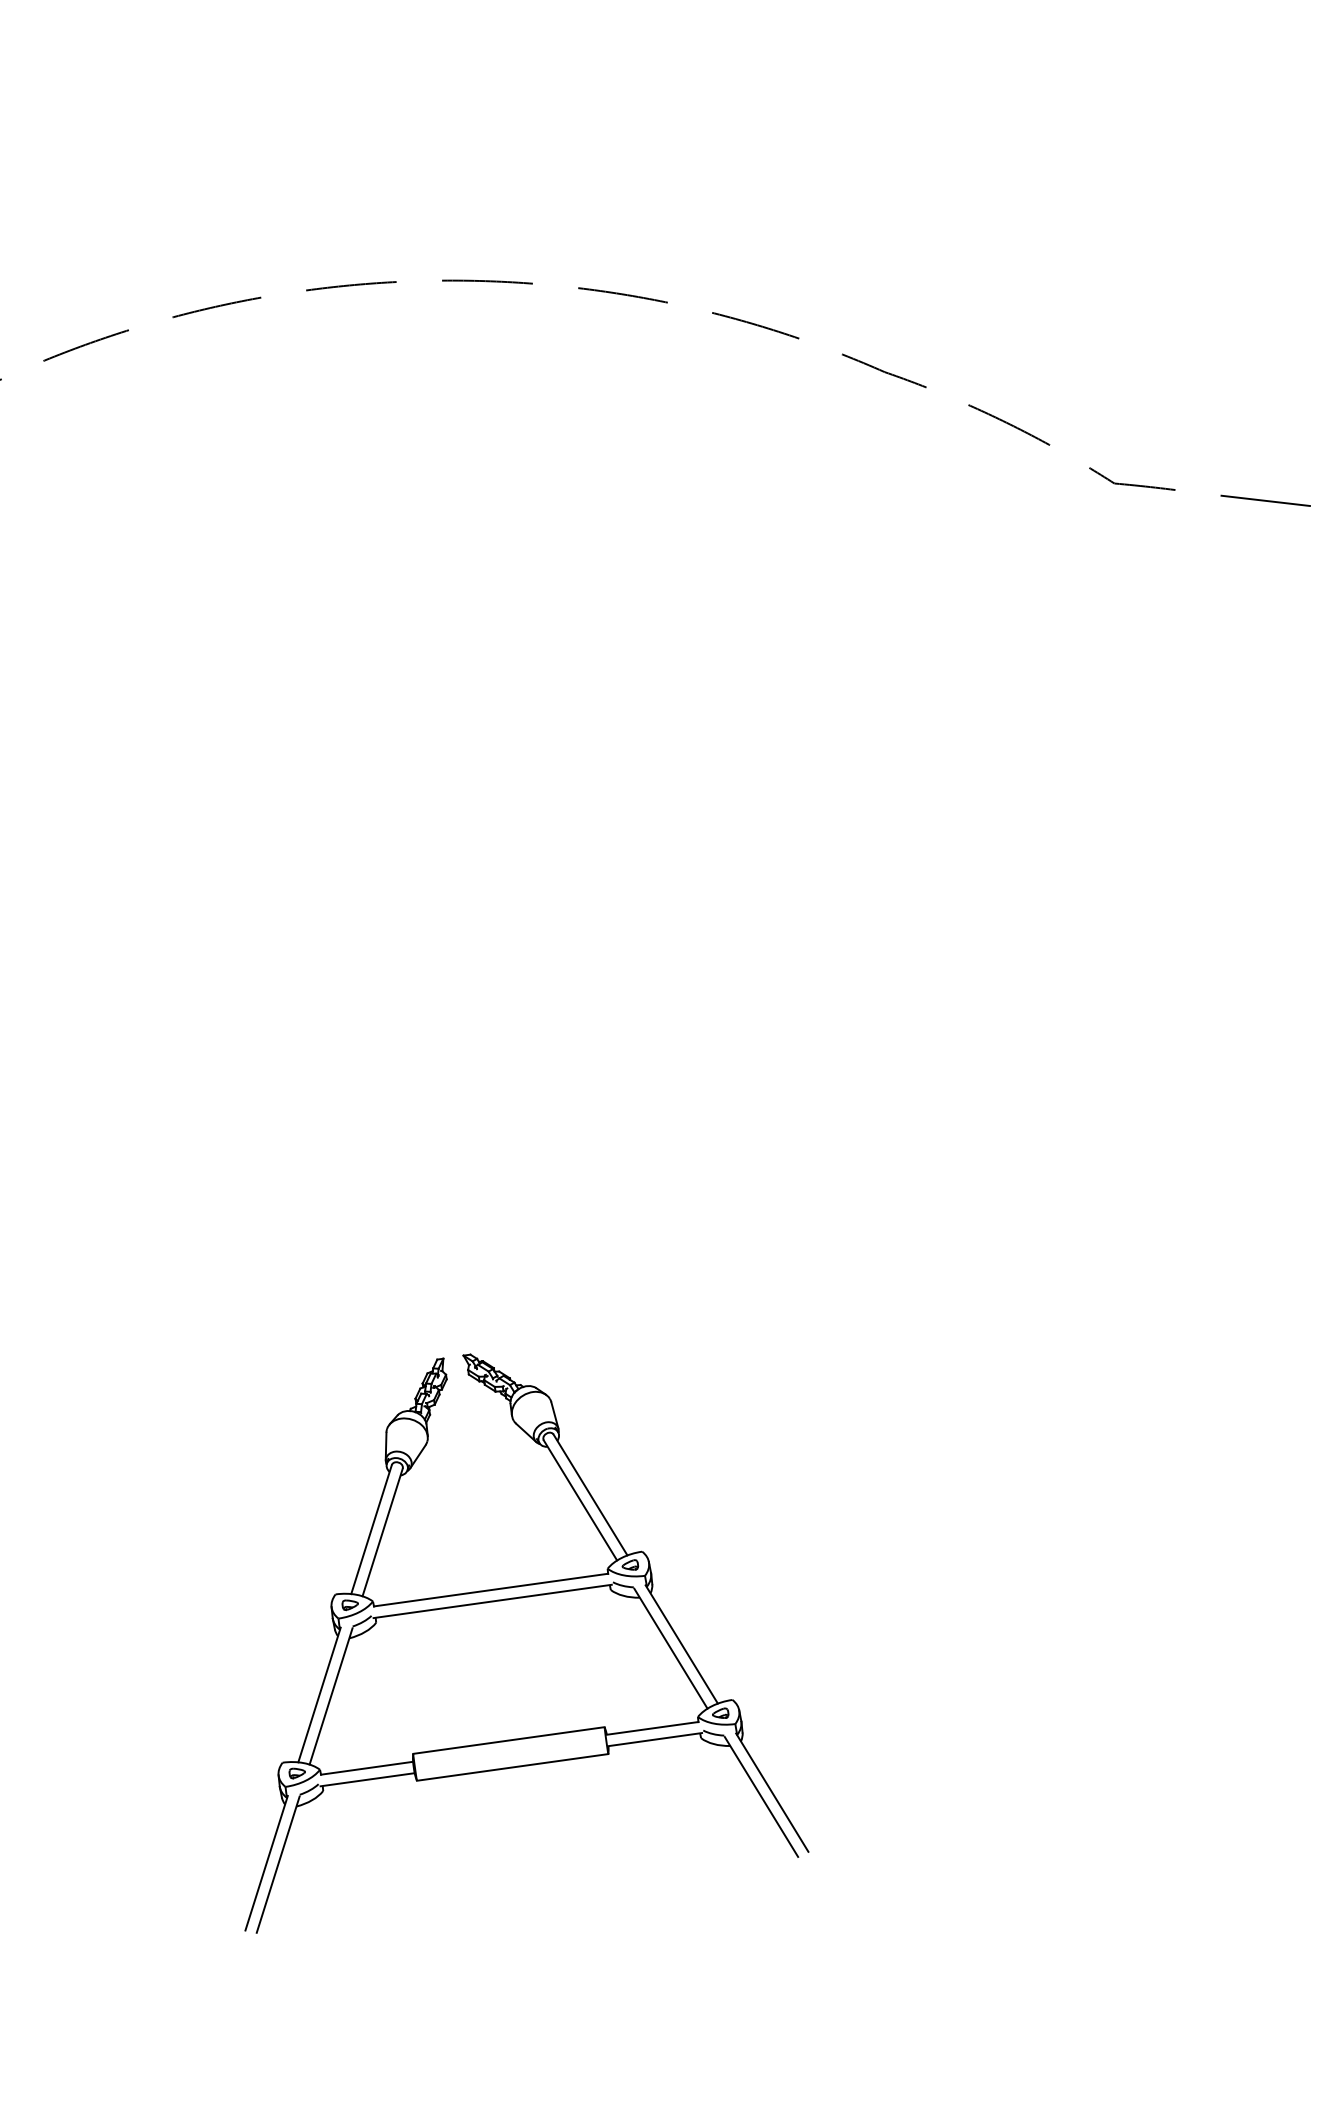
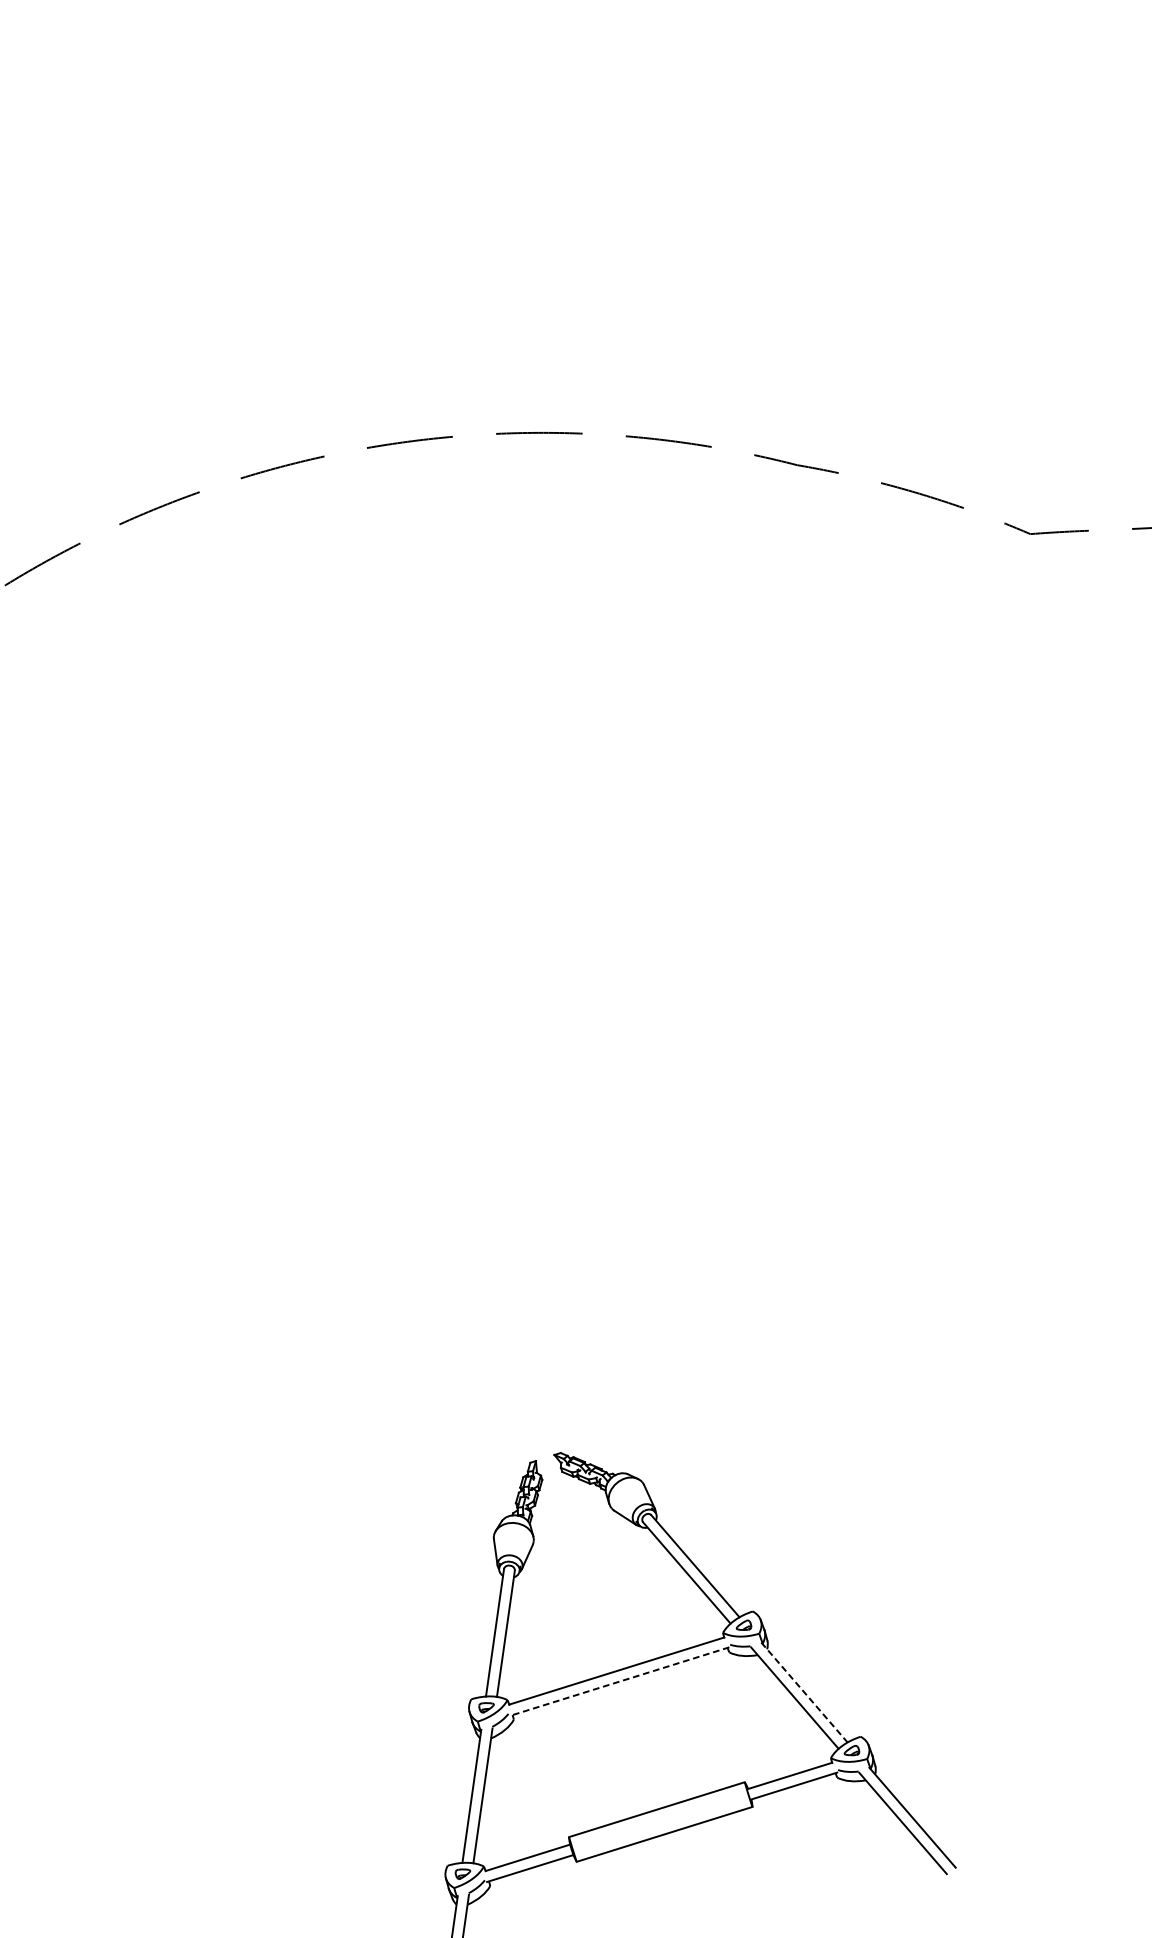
line: (492, 1601) -> (619, 1681), solid -> dashed
line: (682, 1644) -> (805, 1692), solid -> dashed

